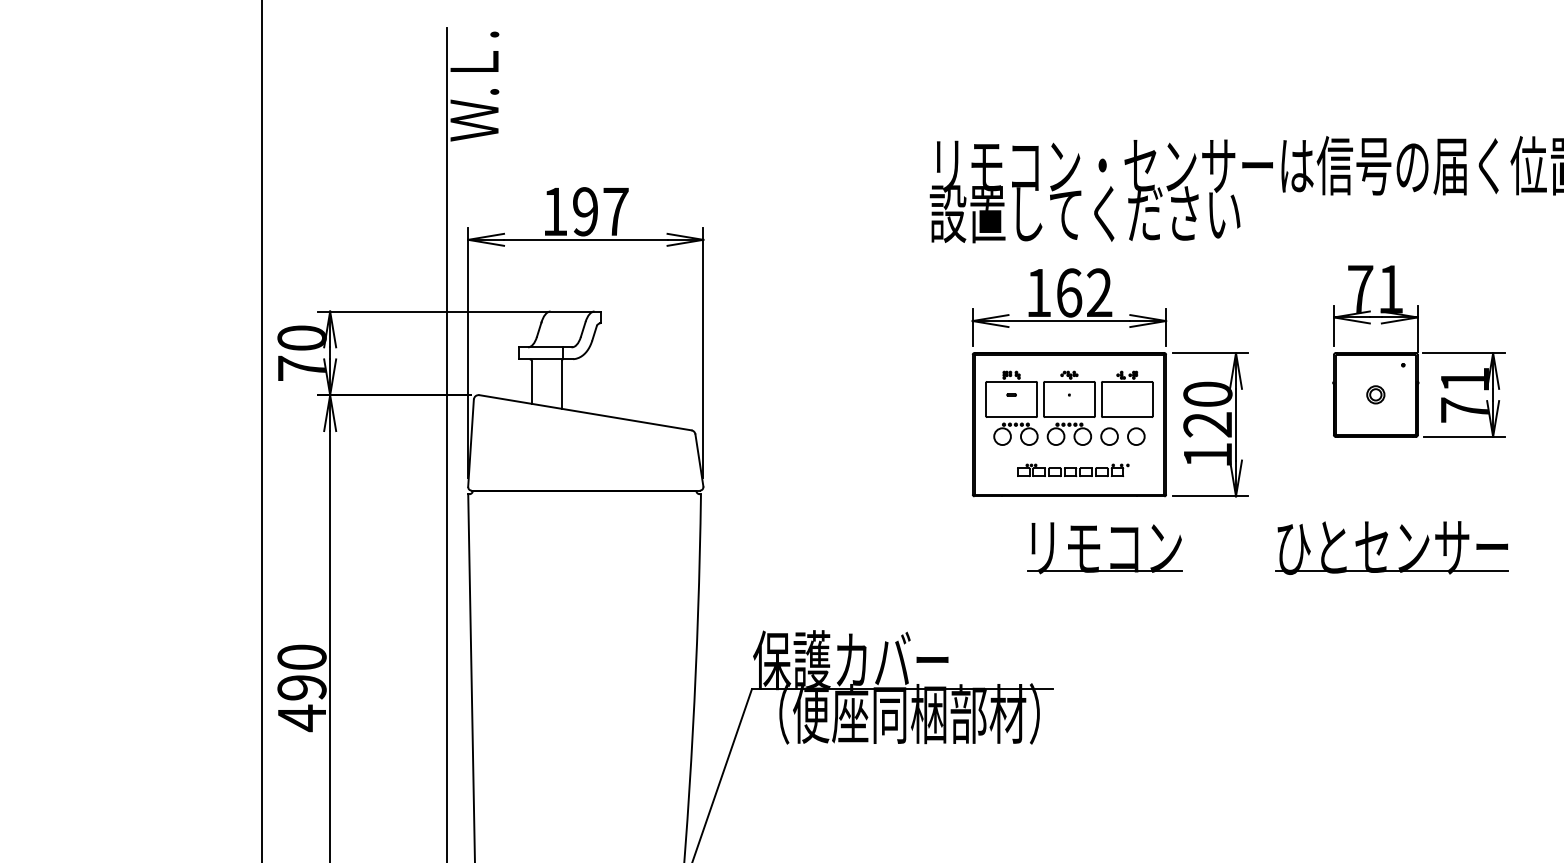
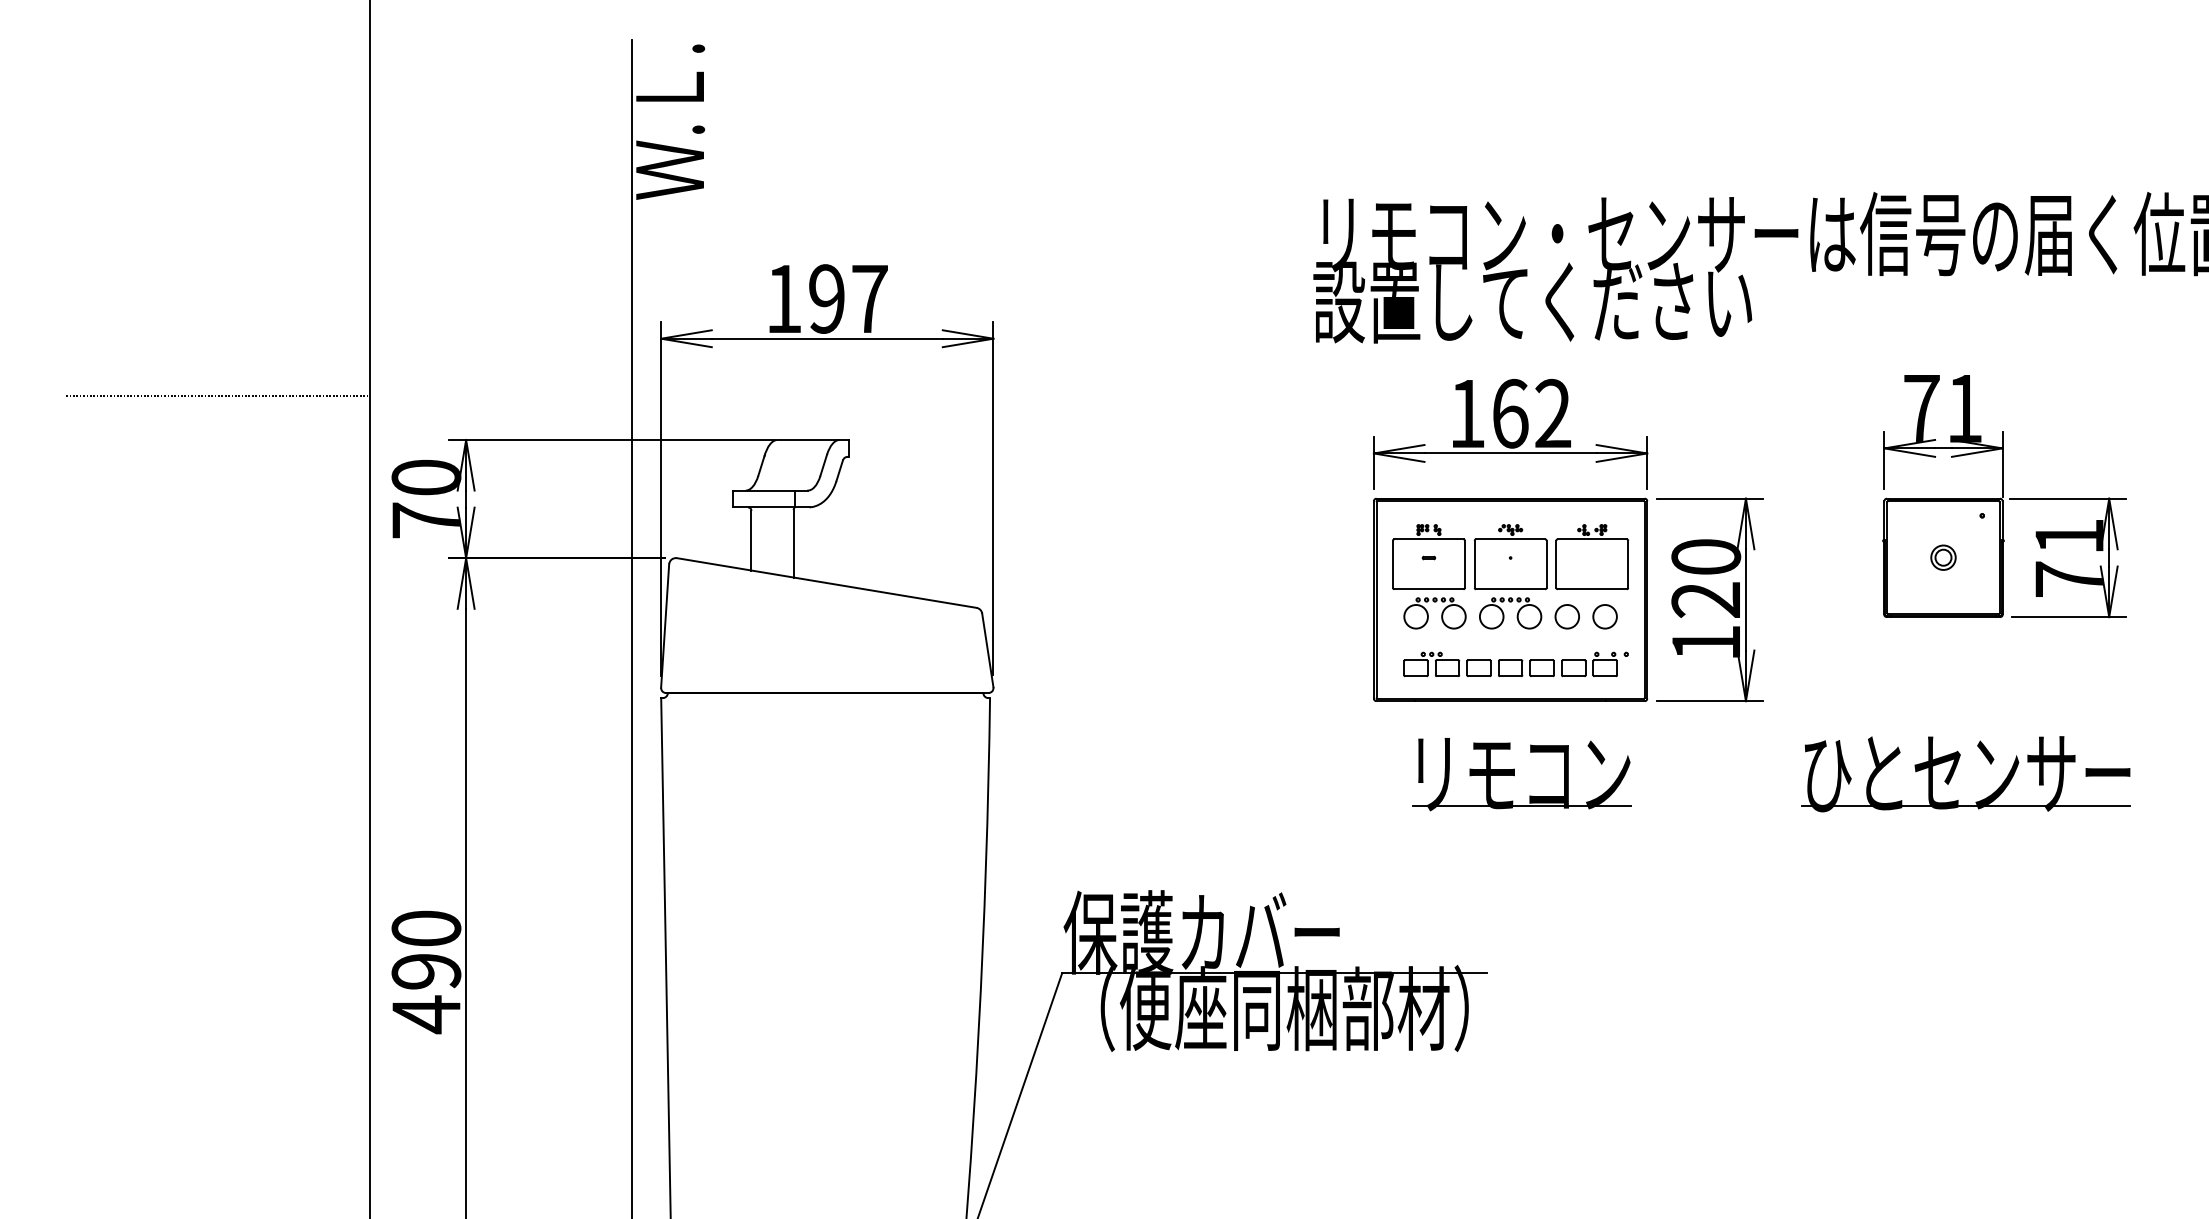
line: (154, 280) -> (217, 396), added
part: (1072, 470) -> (1515, 664), size x1.43
part: (1099, 548) -> (1514, 774), moved

